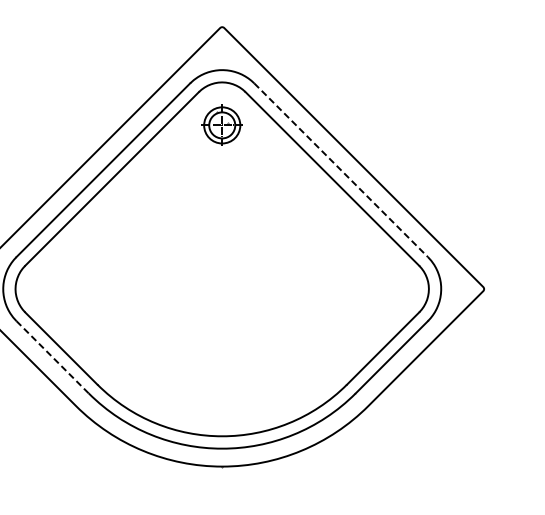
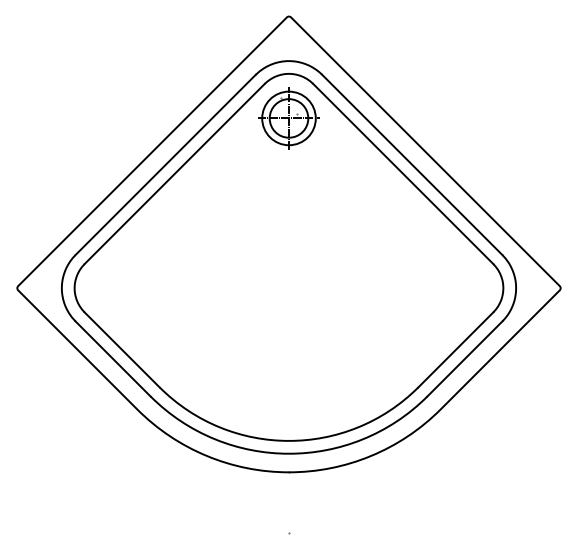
part: (221, 125) -> (288, 118), size x1.43
line: (341, 170) -> (412, 165), dashed -> solid
line: (53, 356) -> (113, 358), dashed -> solid

